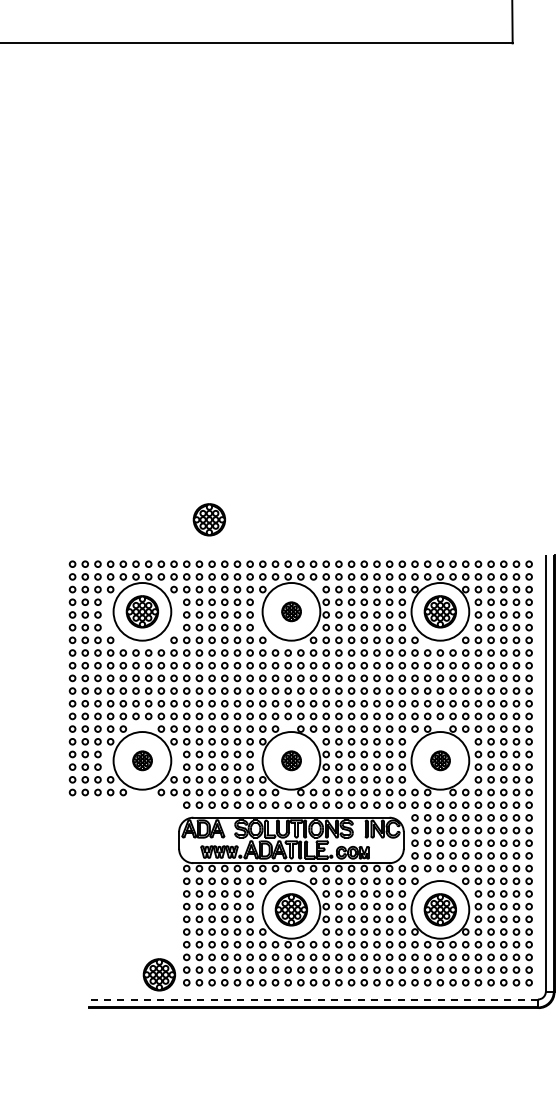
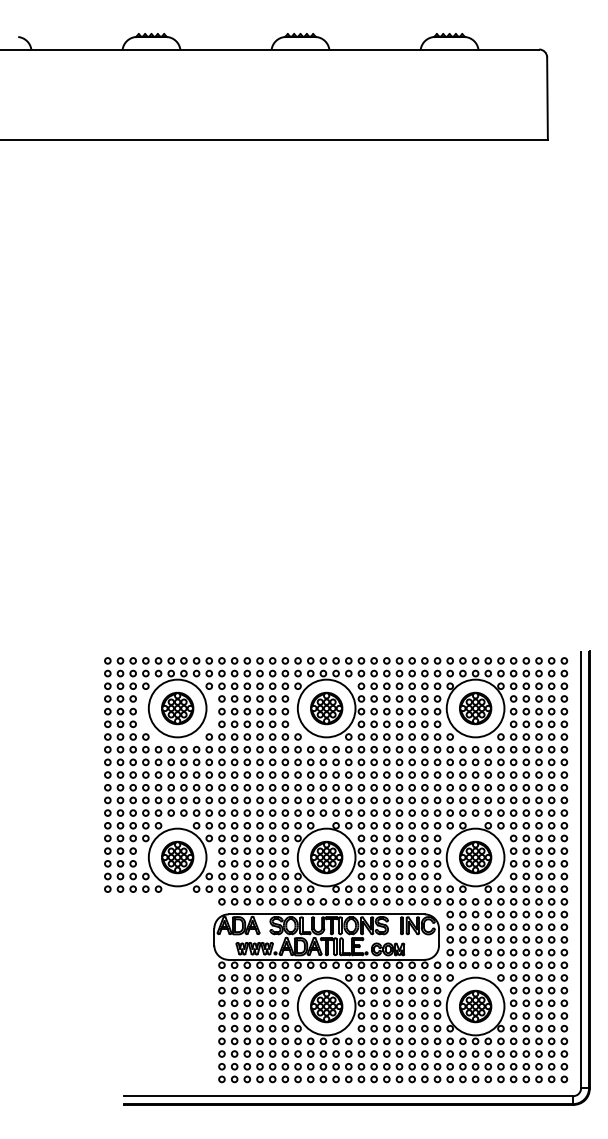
part: (209, 519) -> (244, 616), removed
part: (291, 611) -> (326, 708), size x1.67
part: (142, 760) -> (177, 857), size x1.67
part: (291, 760) -> (326, 857), size x1.67
part: (440, 760) -> (475, 857), size x1.67
part: (159, 974) -> (194, 1071), removed
line: (313, 999) -> (348, 1096), dashed -> solid

